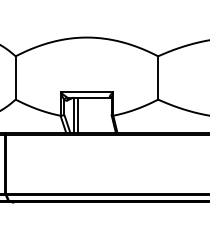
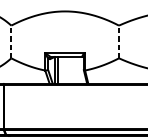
line: (15, 77) -> (11, 41), solid -> dashed
line: (158, 77) -> (119, 41), solid -> dashed

